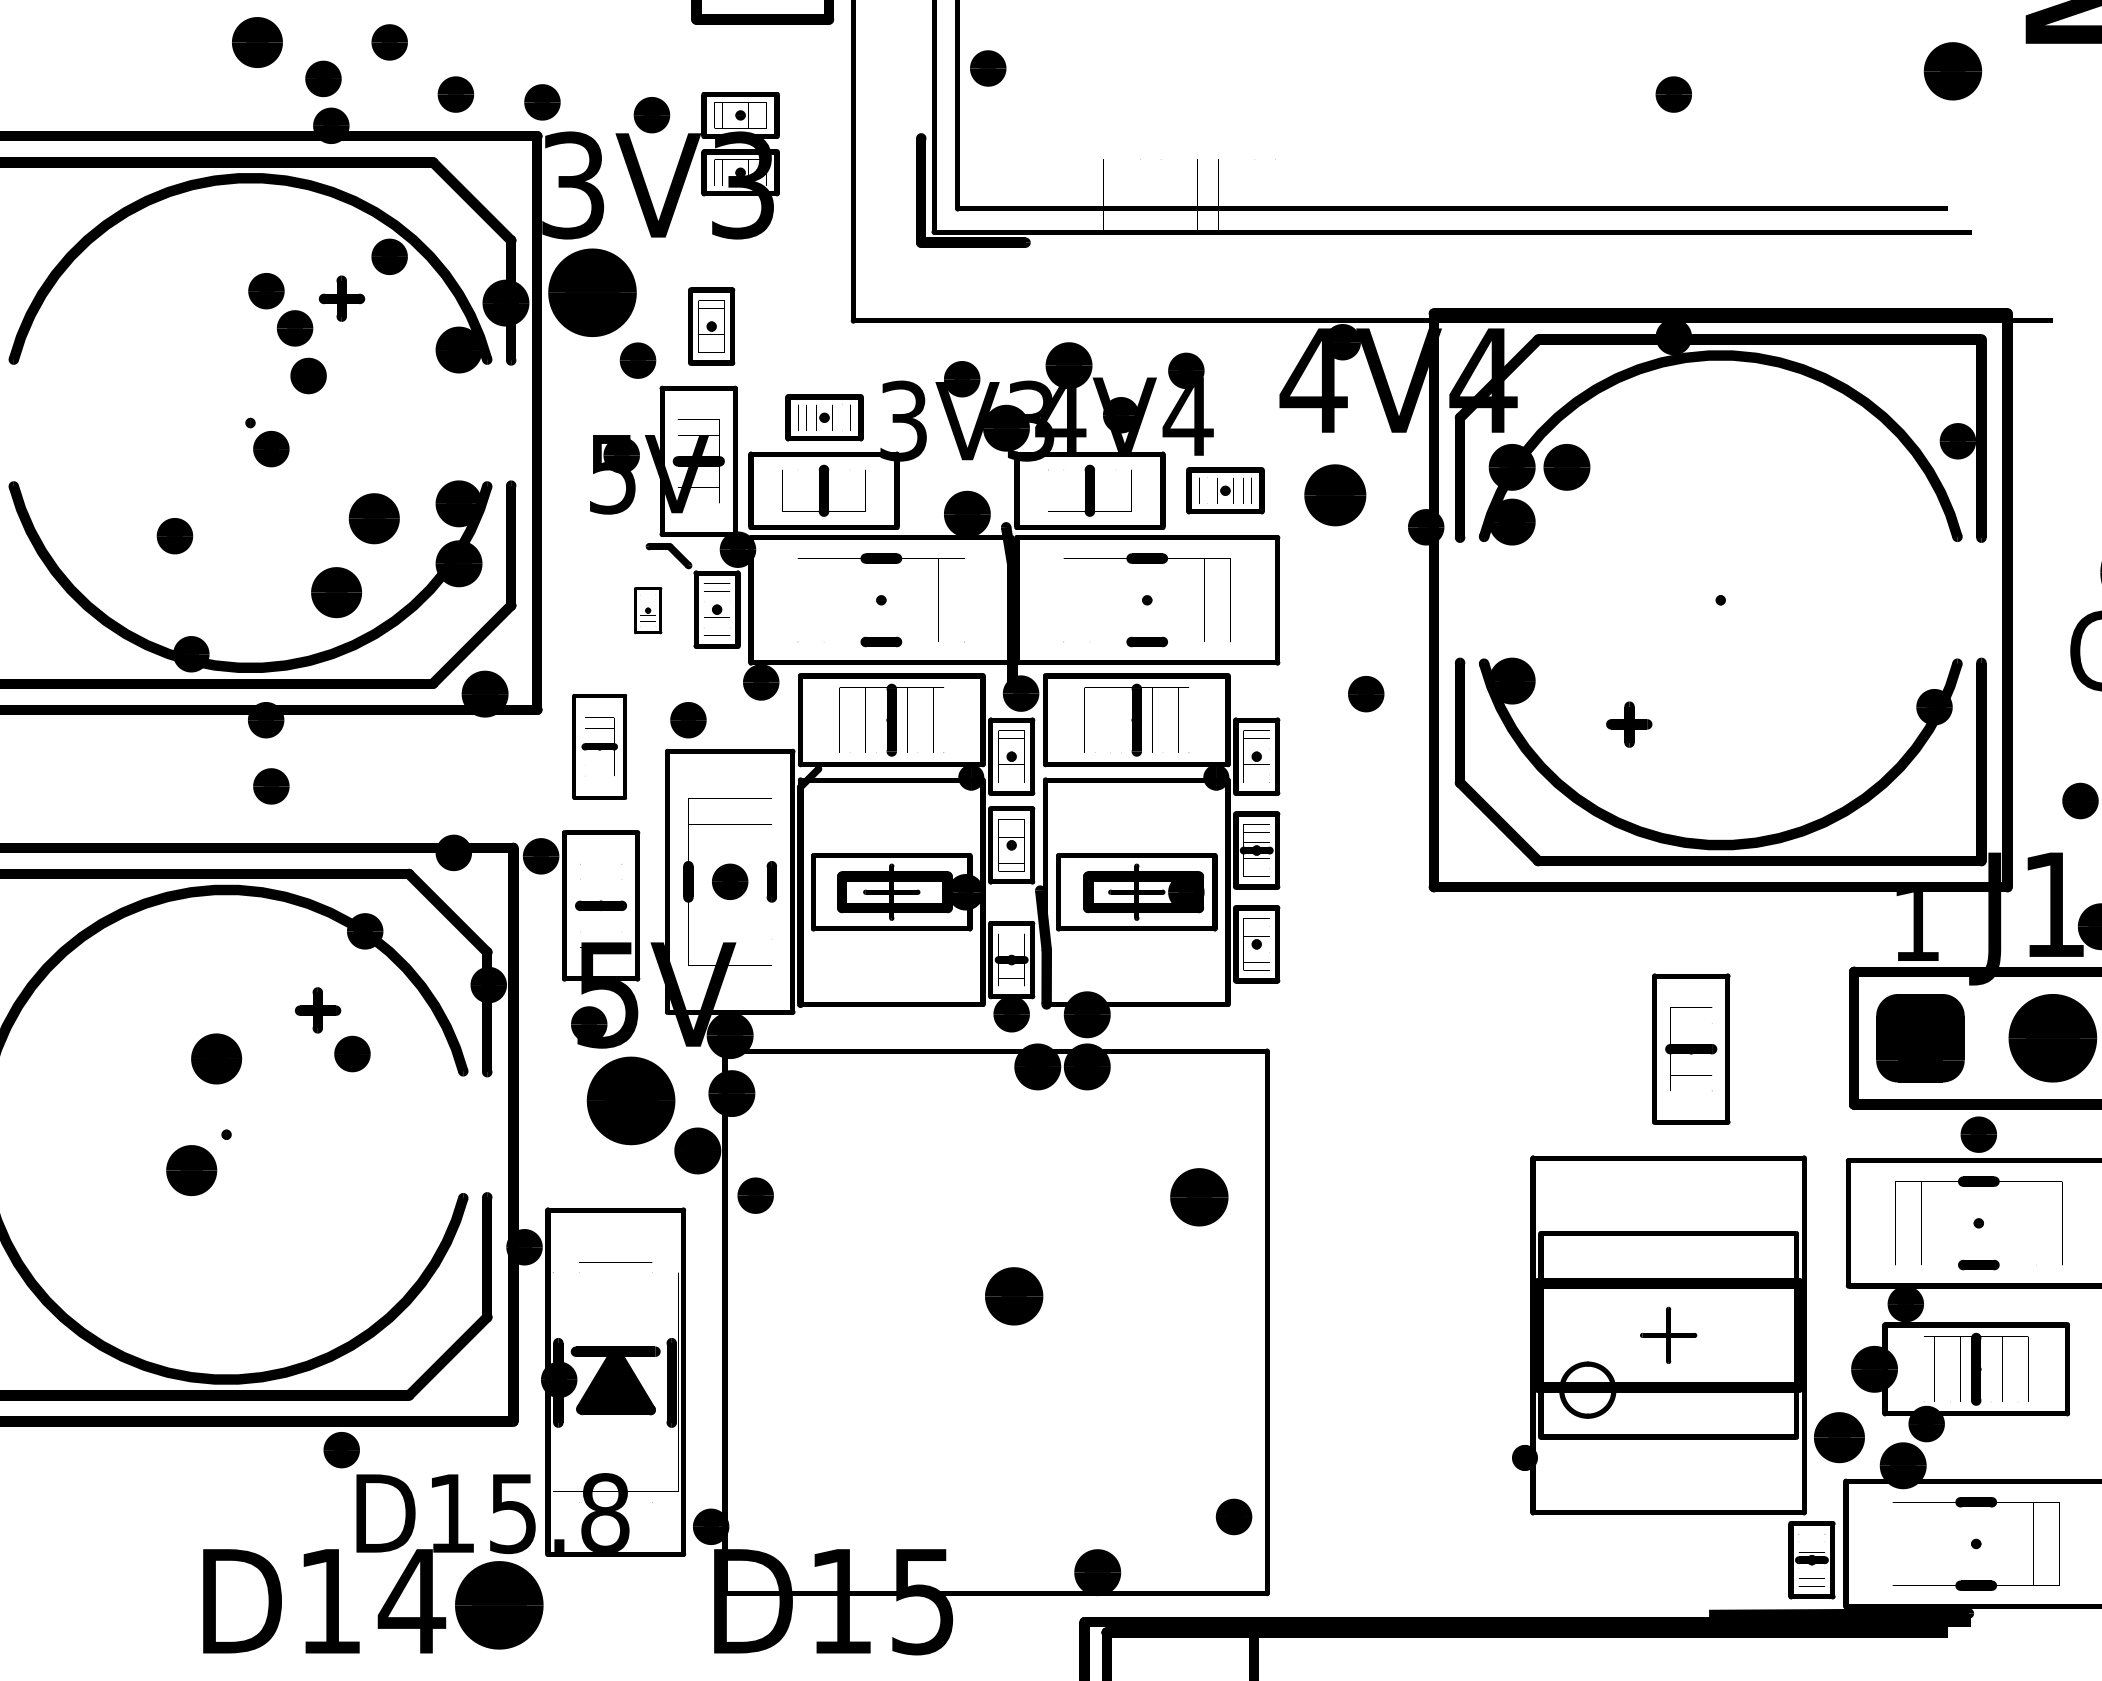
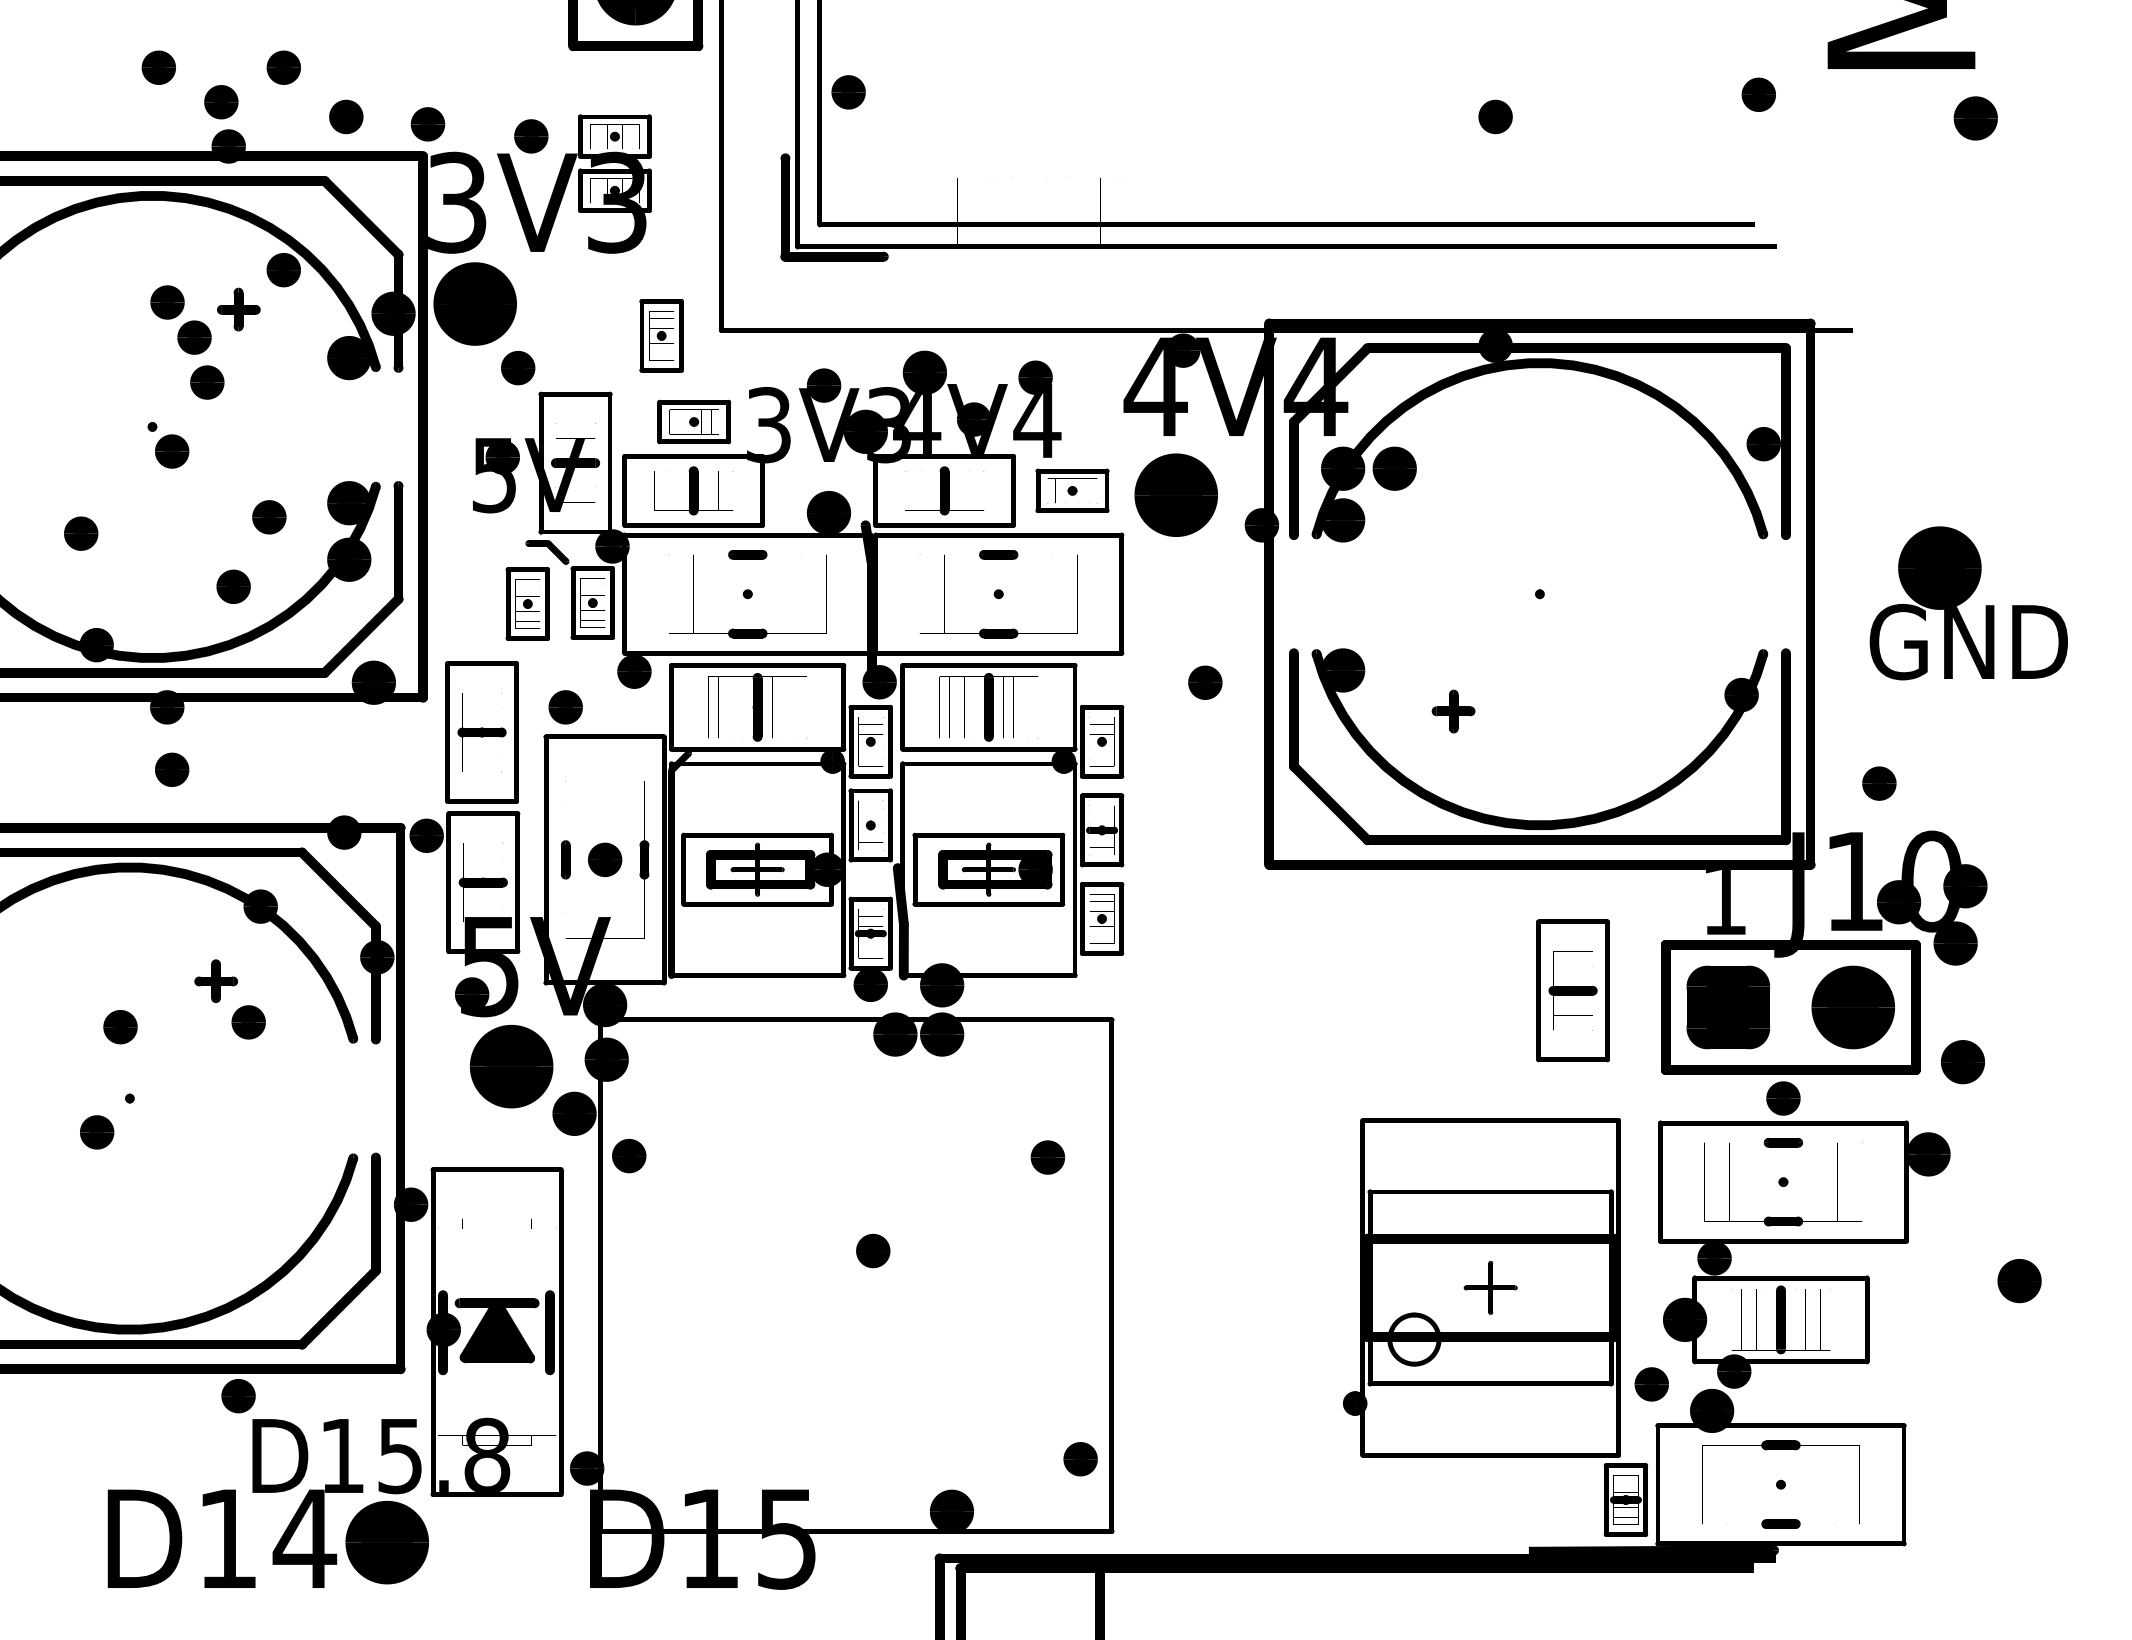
part: (256, 42) -> (158, 67), size x0.71
part: (1952, 70) -> (1758, 94), size x0.62
part: (711, 326) -> (661, 335), moved
part: (1334, 494) -> (1175, 494), size x1.43
part: (374, 518) -> (269, 517), size x0.71
part: (336, 592) -> (233, 586), size x0.71
part: (647, 610) -> (527, 603), size x1.67
part: (599, 746) -> (481, 732), size x1.43
part: (1690, 1048) -> (1572, 990), moved
part: (216, 1059) -> (120, 1027), size x0.71
part: (192, 1170) -> (97, 1132), size x0.71
part: (1198, 1197) -> (1047, 1157), size x0.62
part: (1014, 1295) -> (873, 1250), size x0.62
part: (1839, 1437) -> (1651, 1384), size x0.71

